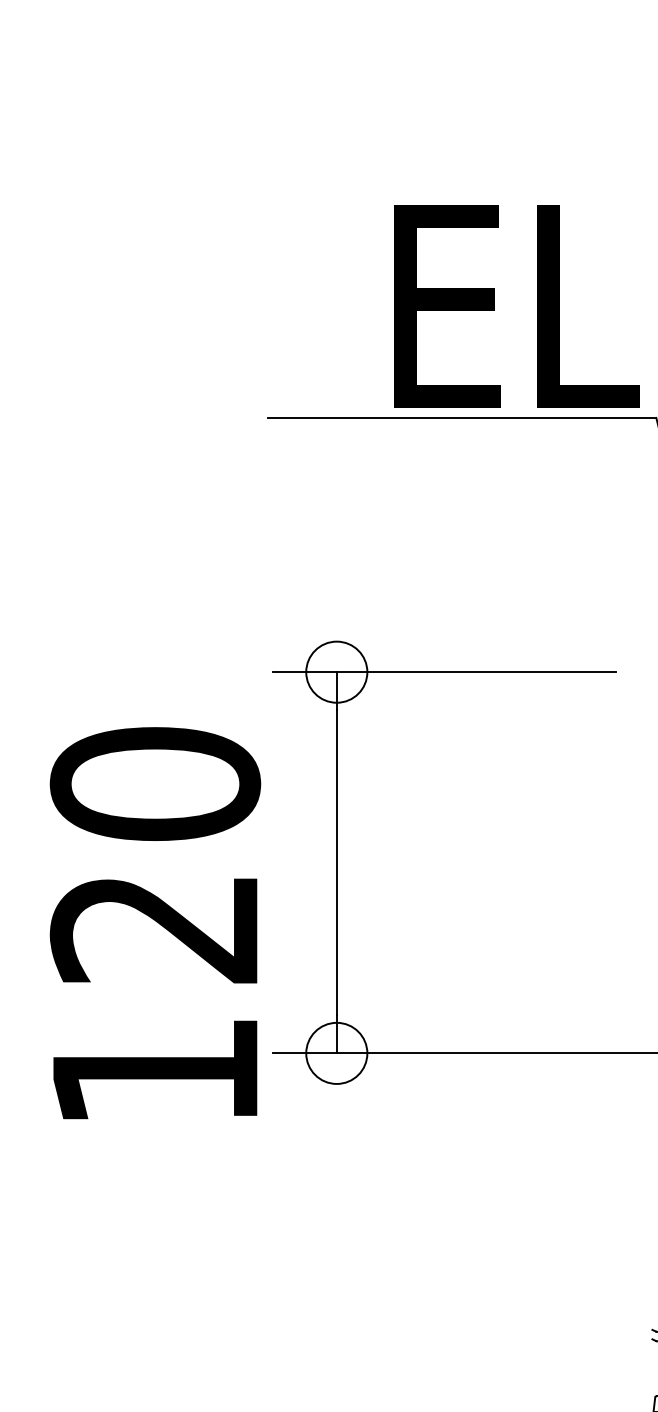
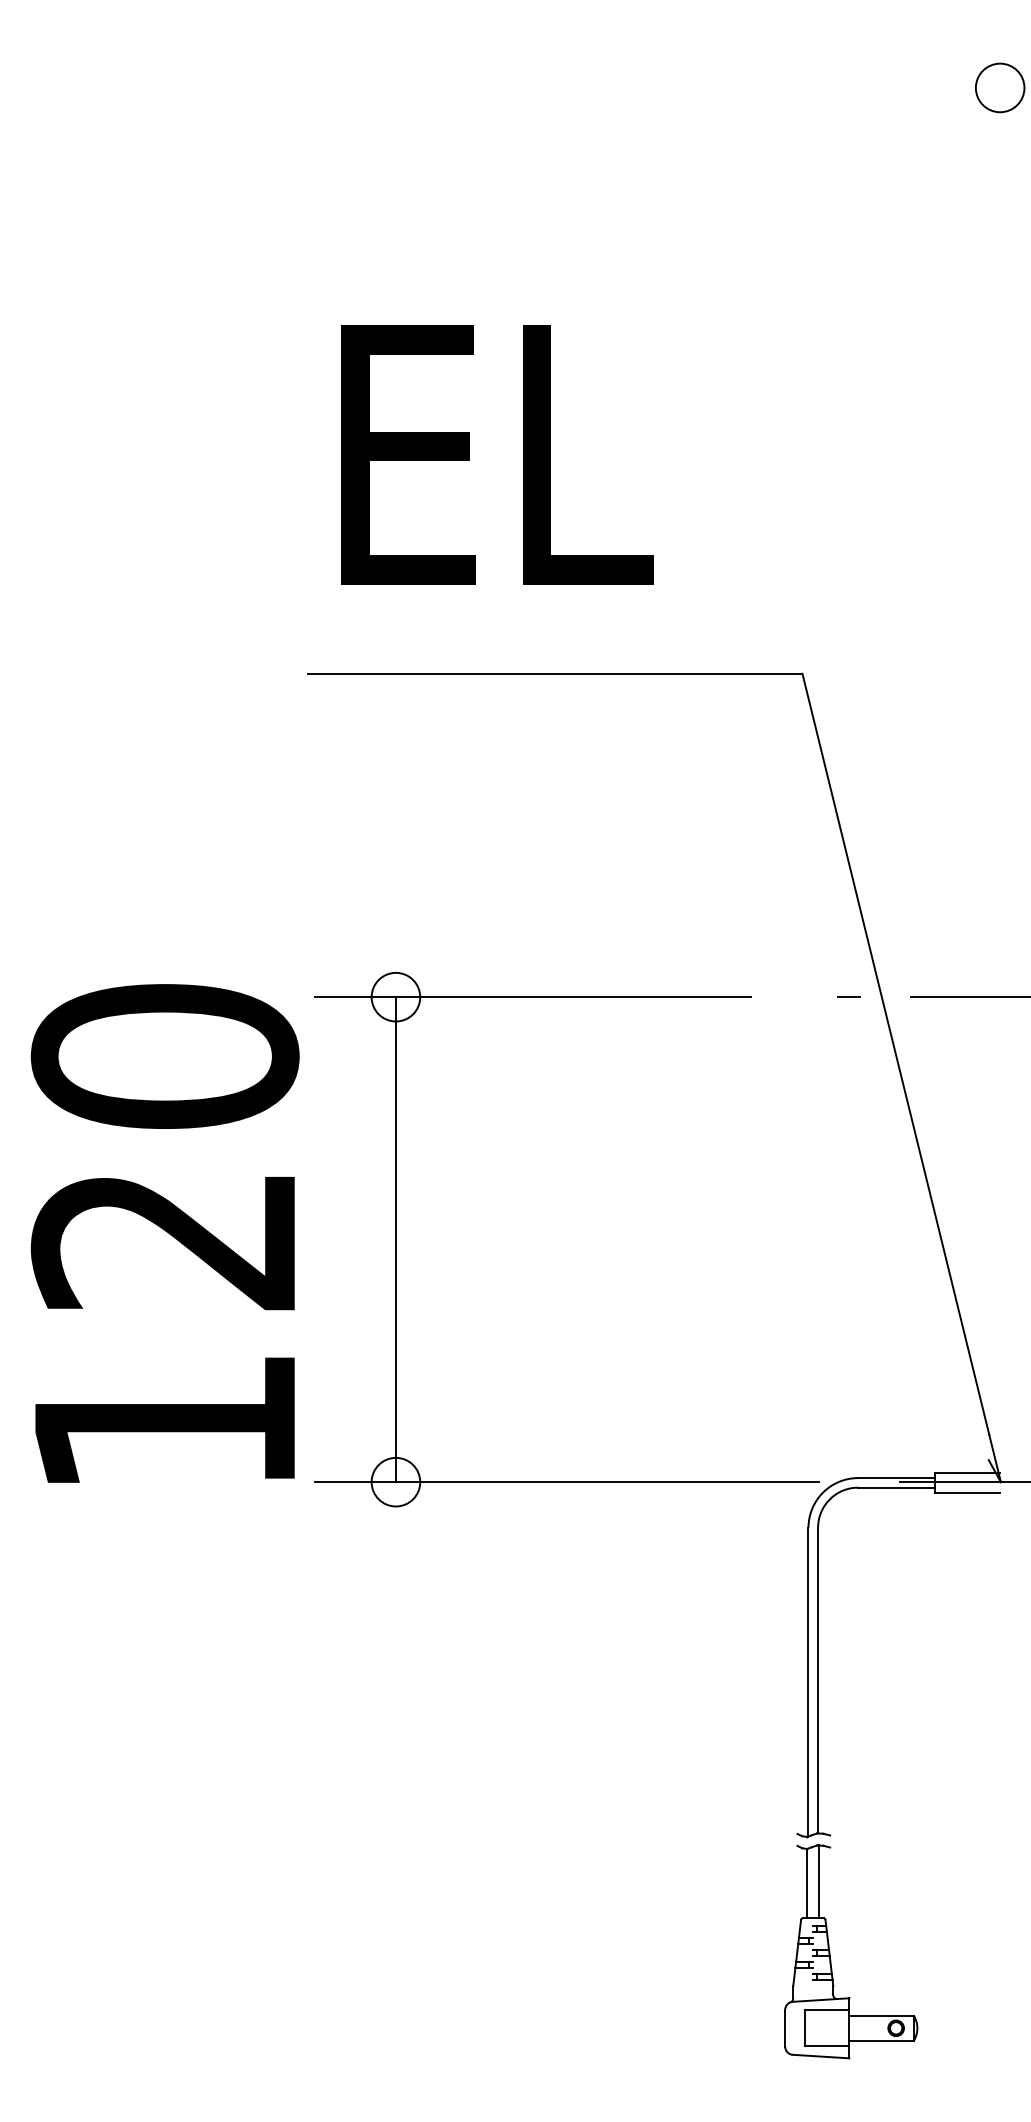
text: (517, 306) -> (497, 454), moved
circle: (336, 671) -> (395, 996), size x0.62
text: (154, 923) -> (164, 1233), moved
circle: (336, 1052) -> (395, 1481), size x0.62

